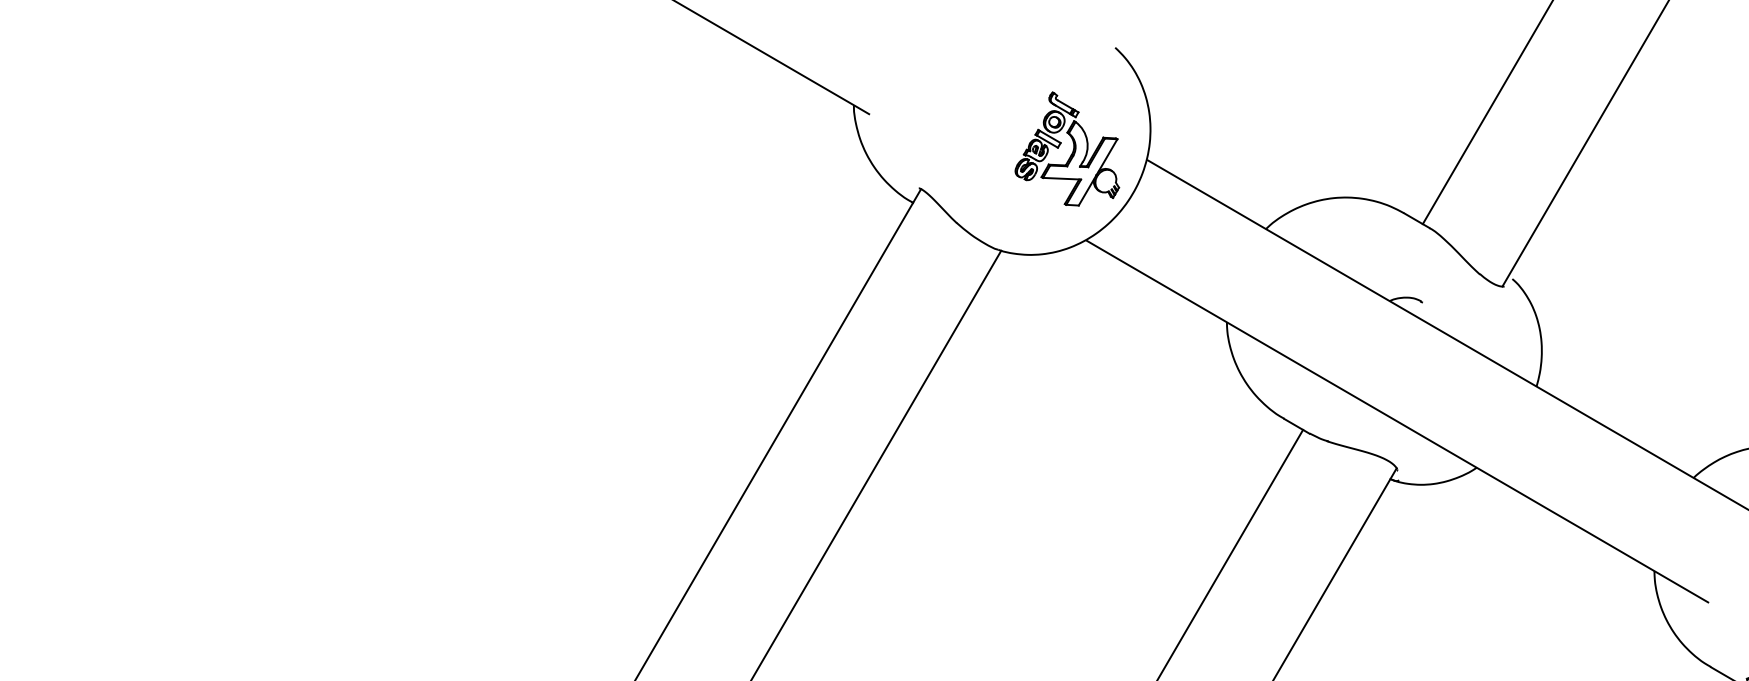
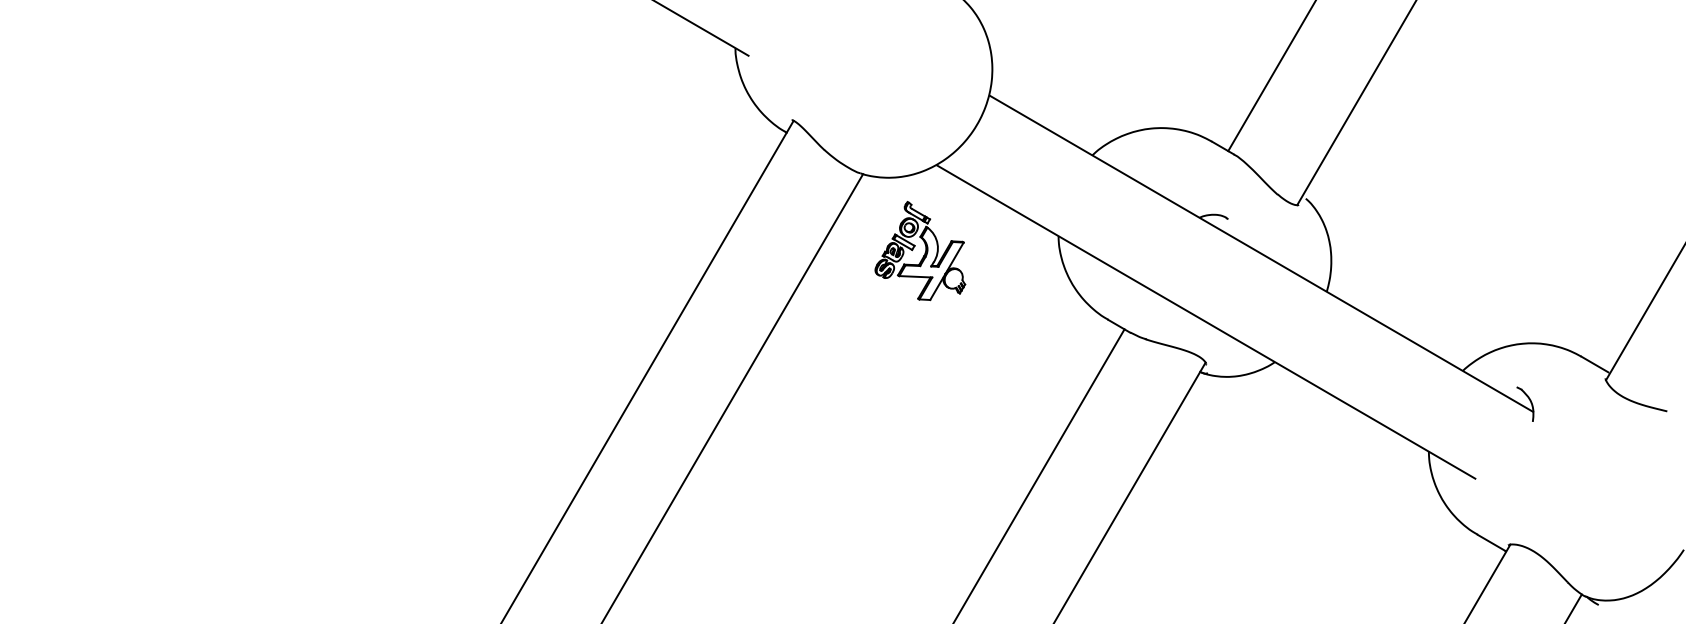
part: (1067, 149) -> (920, 251), moved

